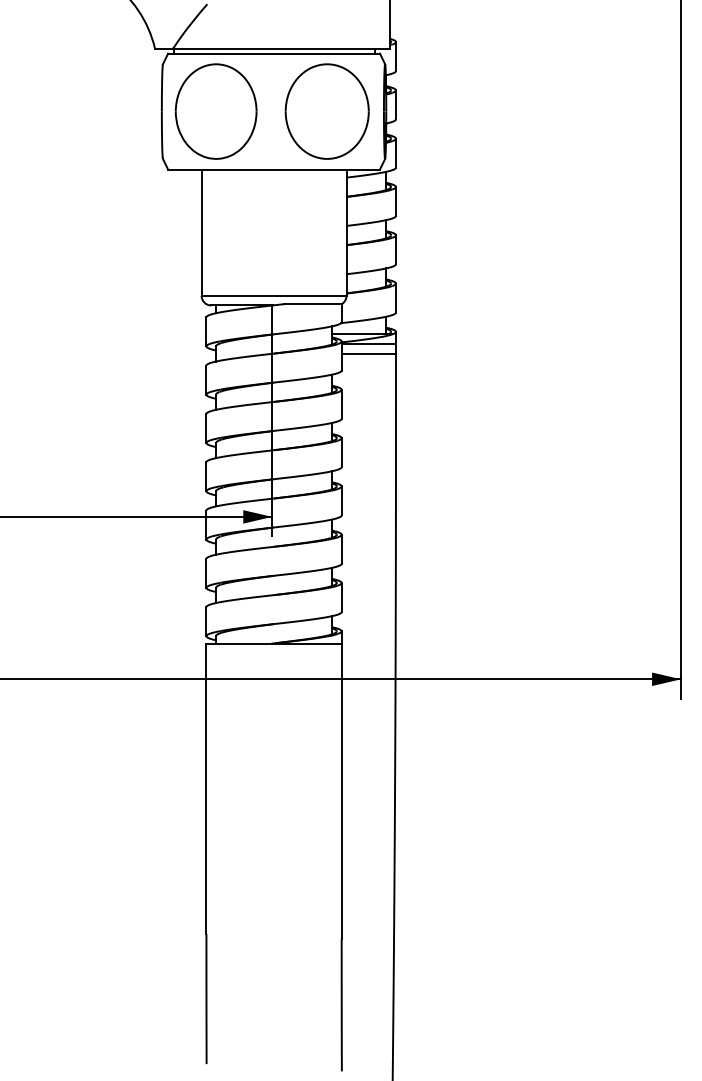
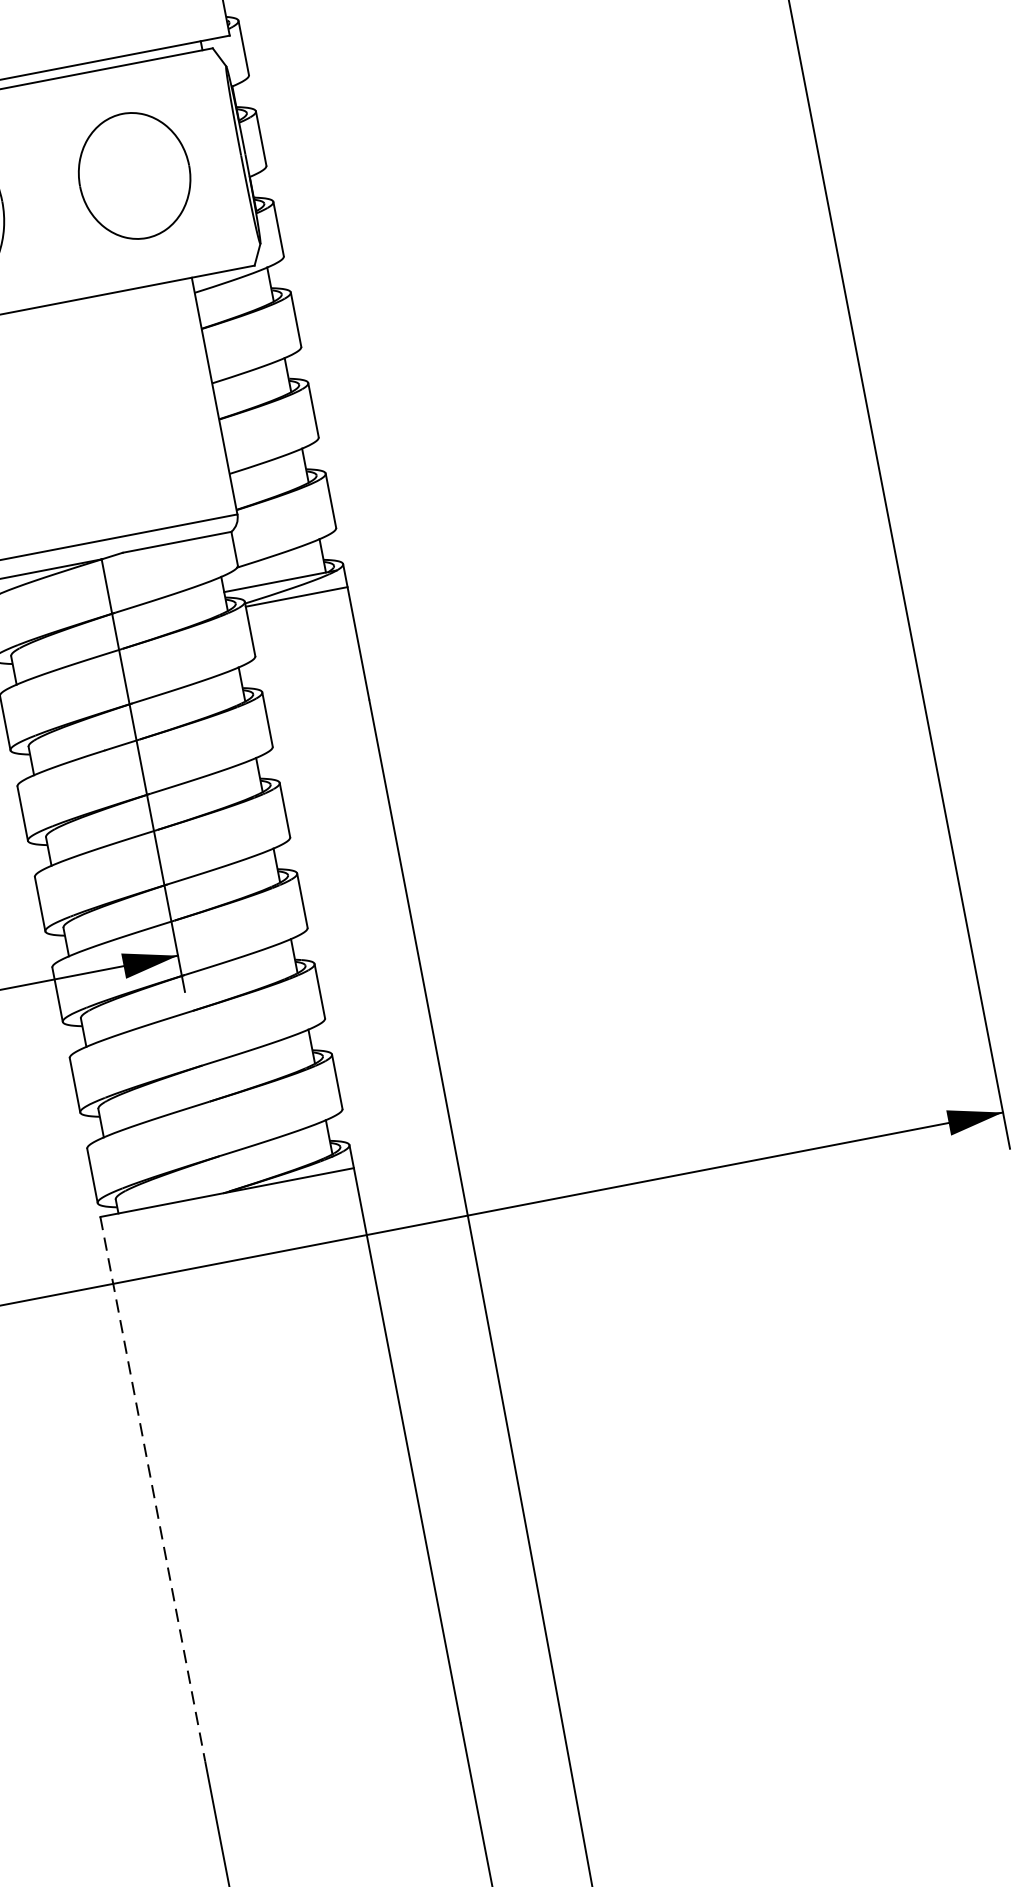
part: (326, 111) -> (133, 176), size x0.7
line: (368, 353) -> (299, 614), removed
line: (206, 789) -> (153, 1490), solid -> dashed

